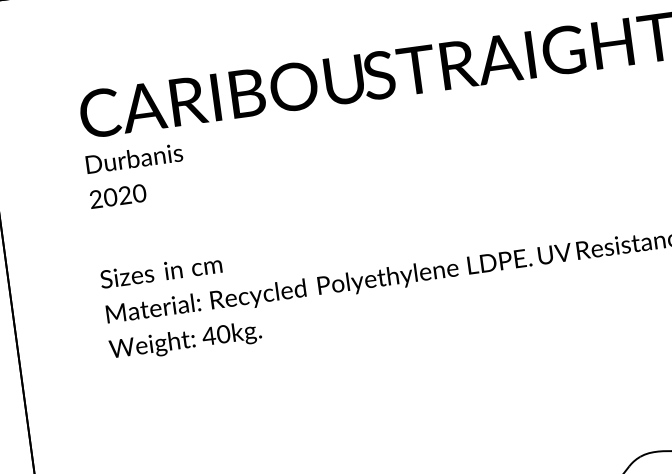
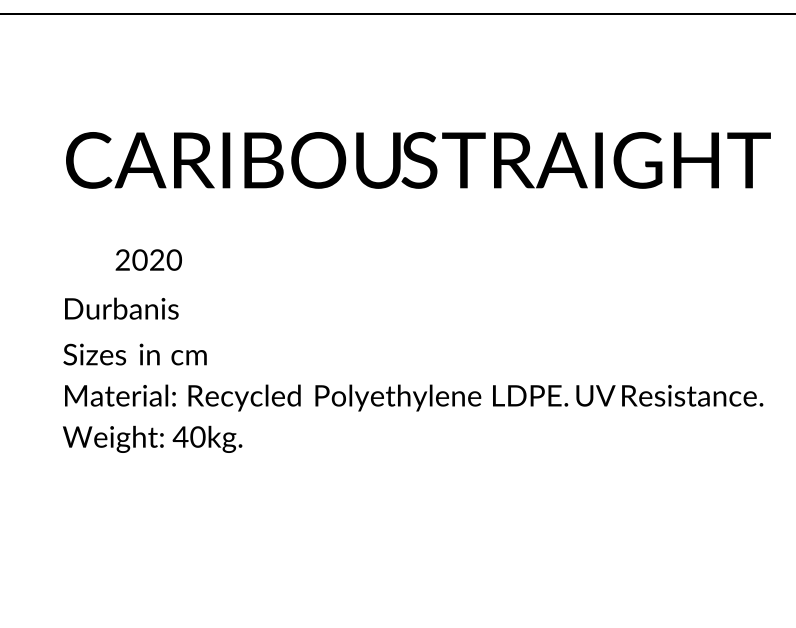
text: (134, 158) -> (121, 308), moved
text: (117, 195) -> (148, 259), moved

